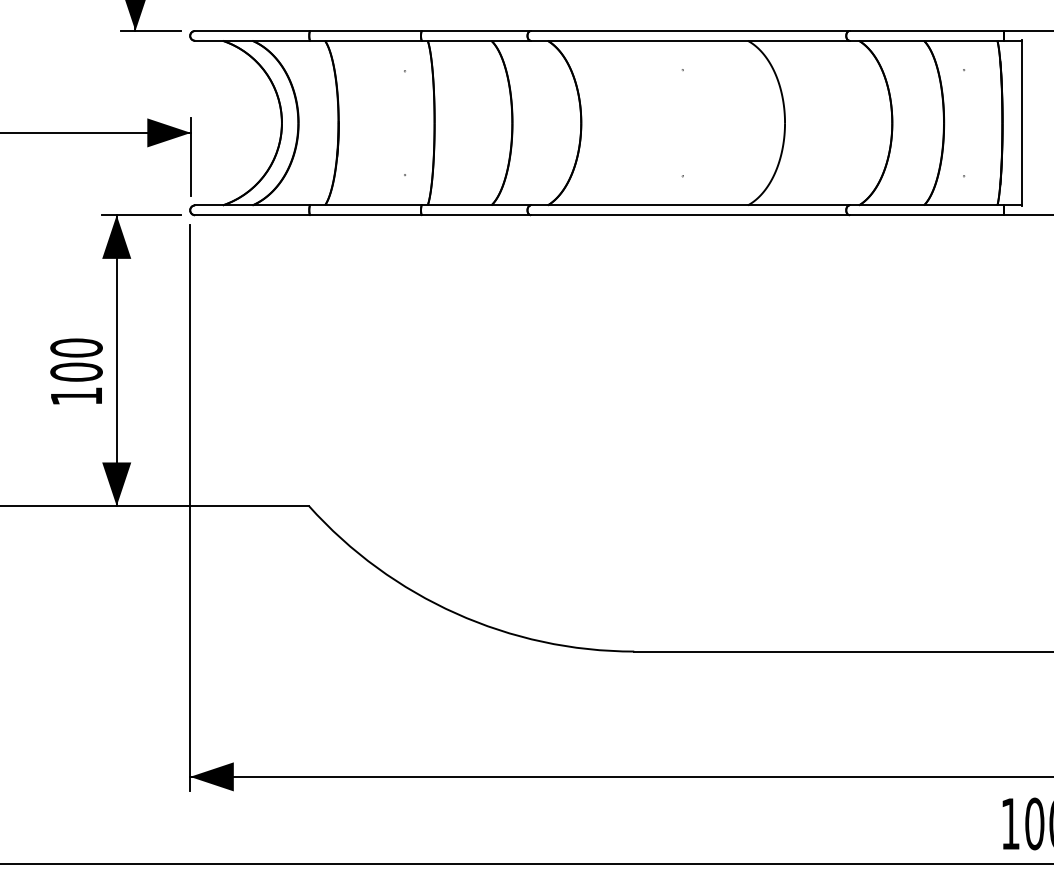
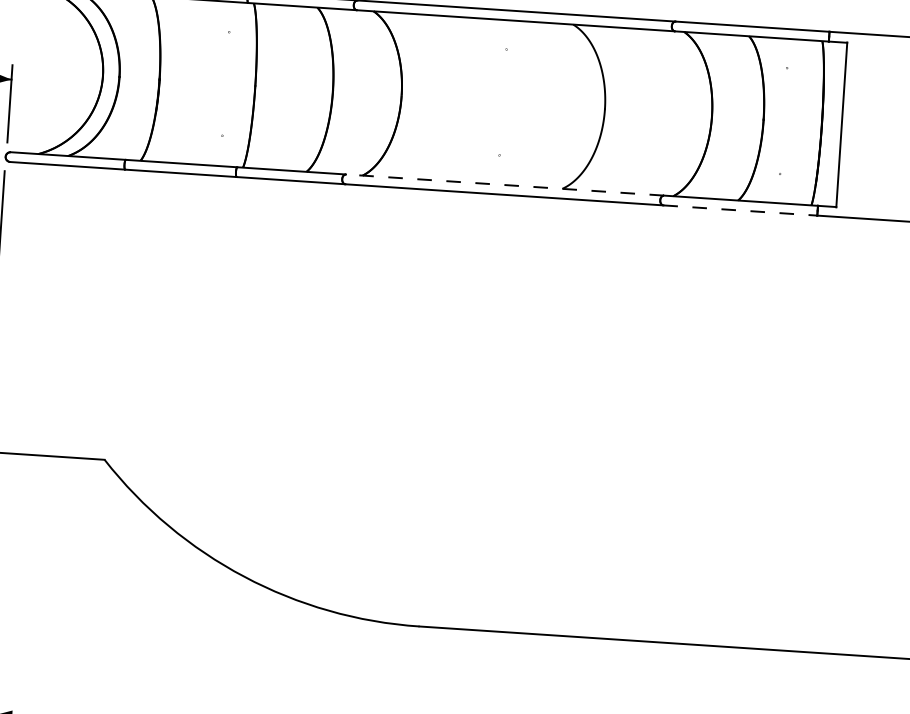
line: (689, 205) -> (504, 185), solid -> dashed
line: (927, 215) -> (741, 210), solid -> dashed

